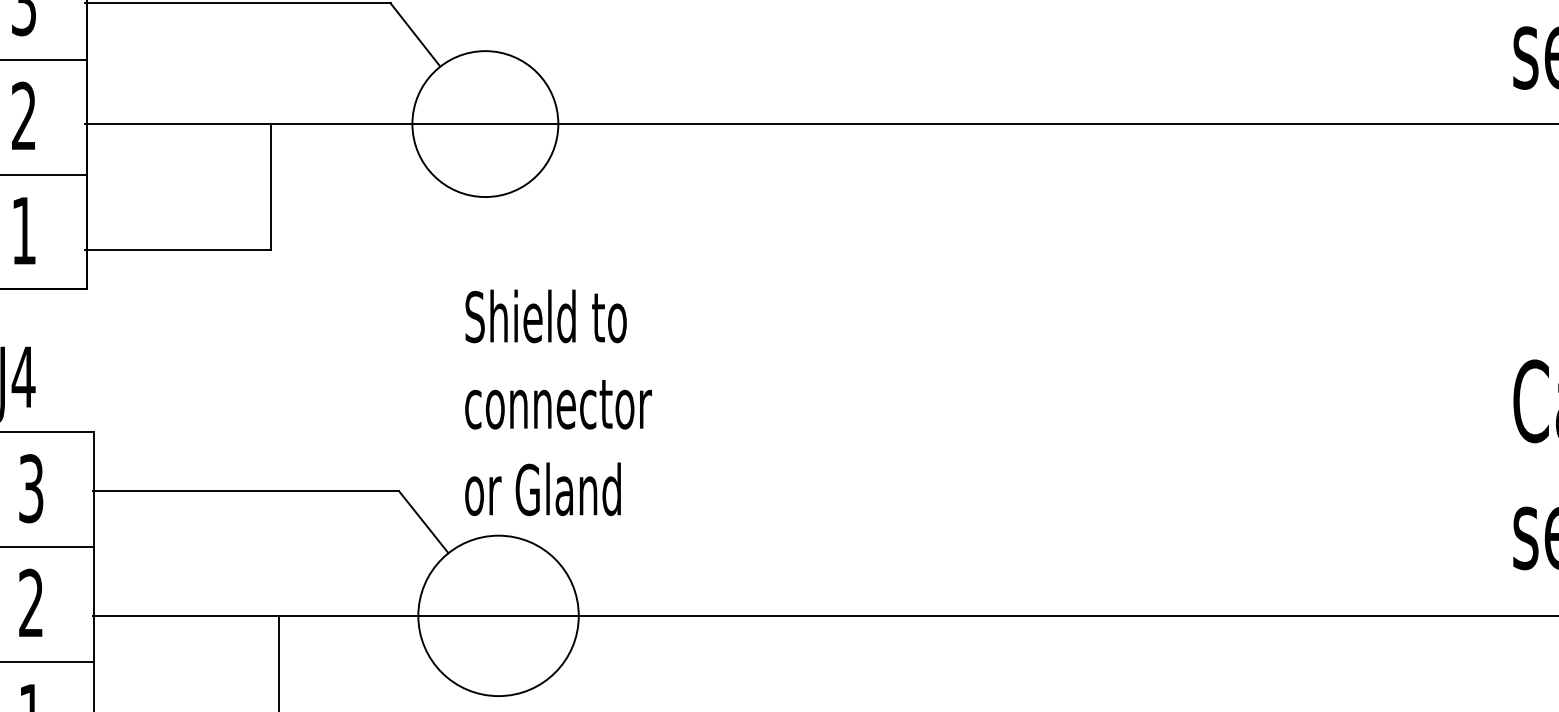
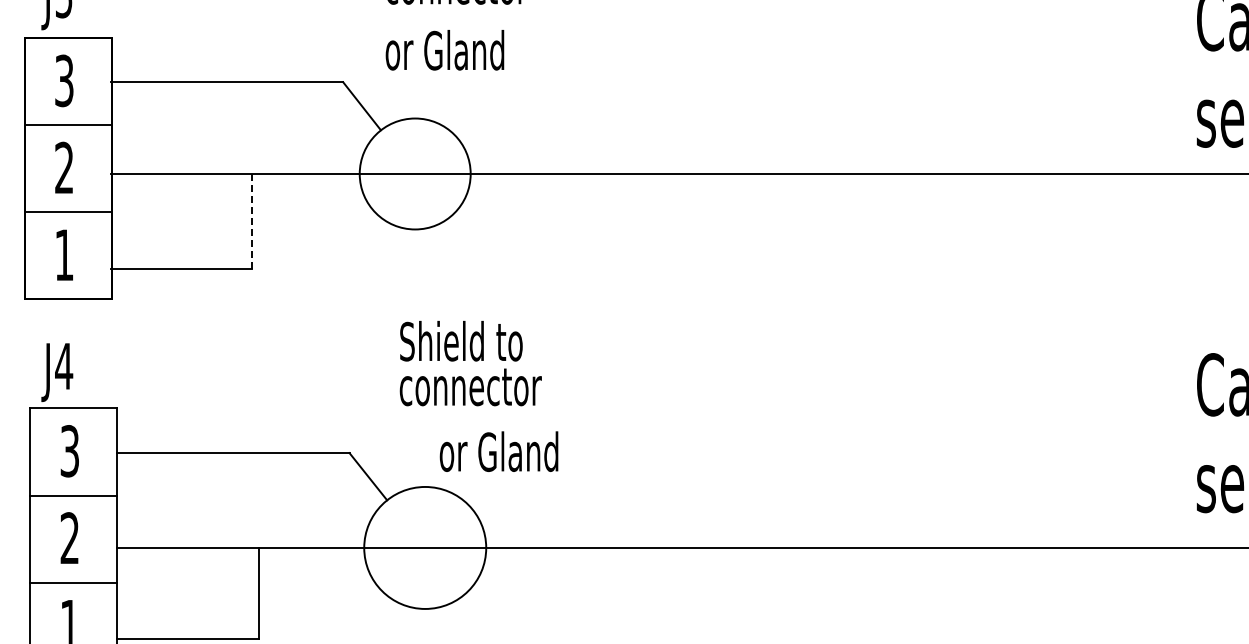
line: (271, 186) -> (252, 221), solid -> dashed
text: (546, 316) -> (461, 341), moved
text: (542, 489) -> (498, 451), moved

